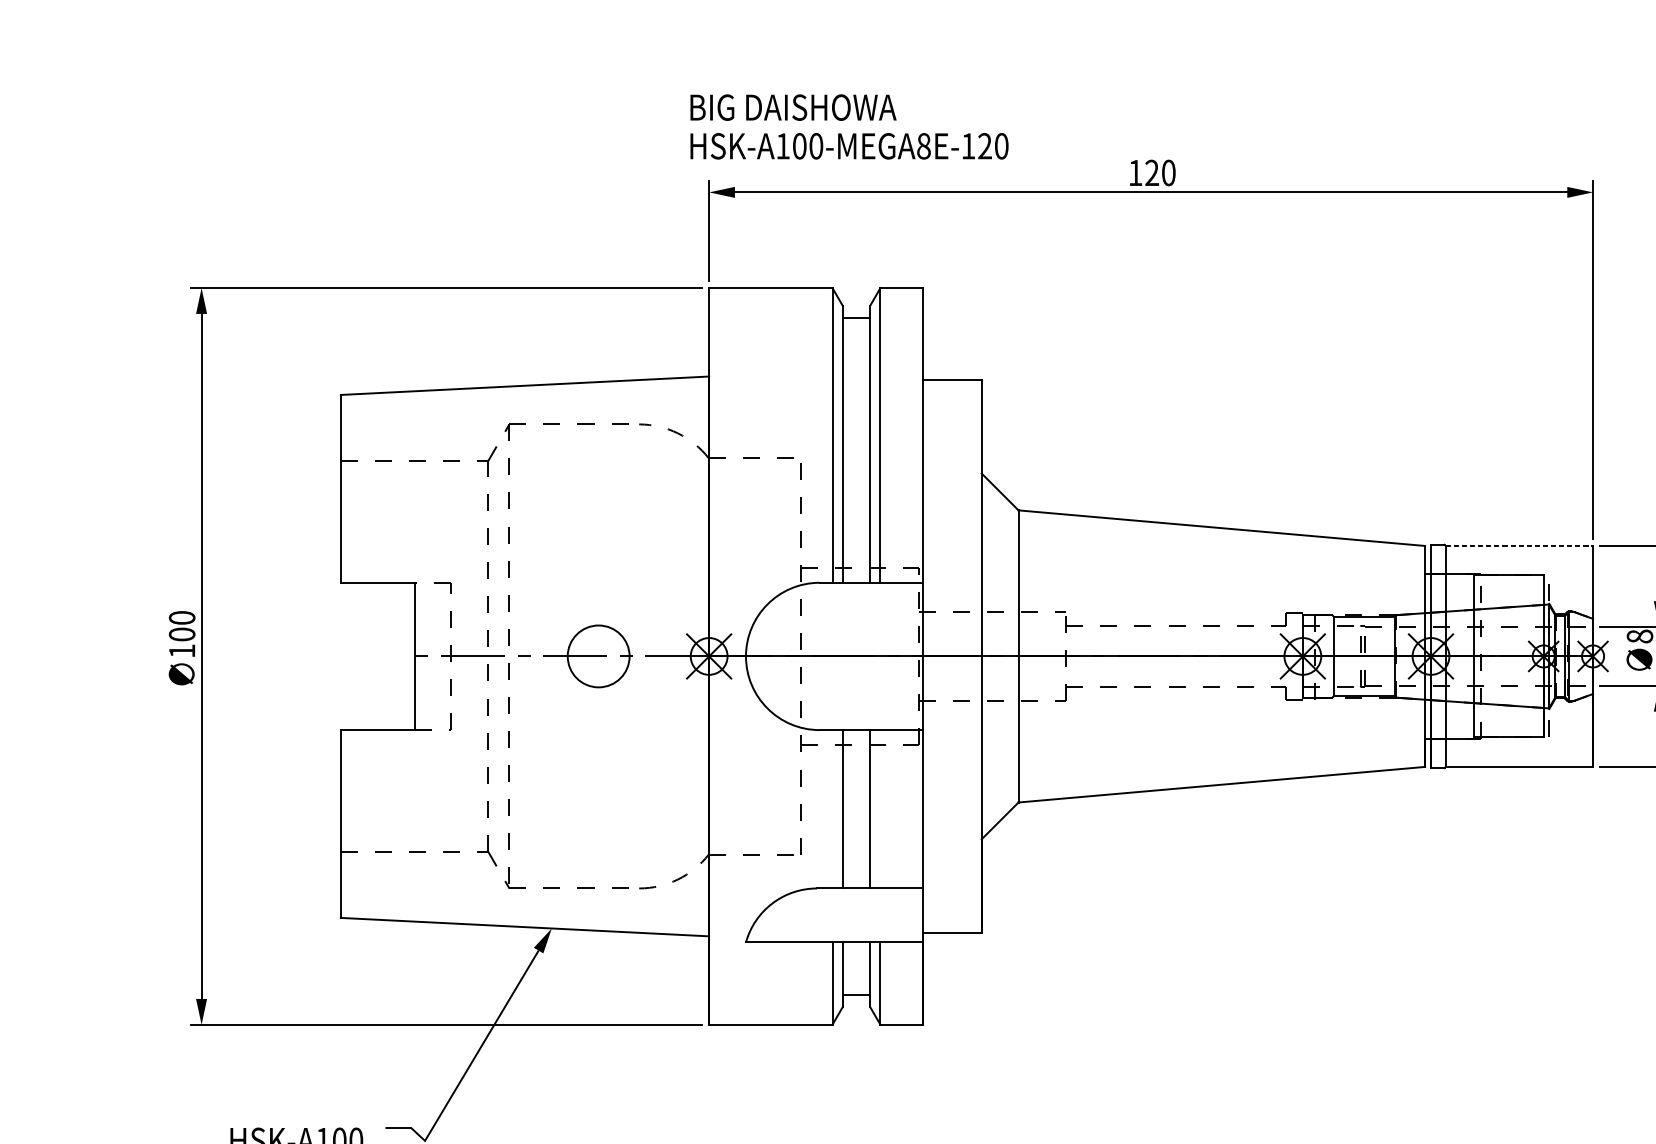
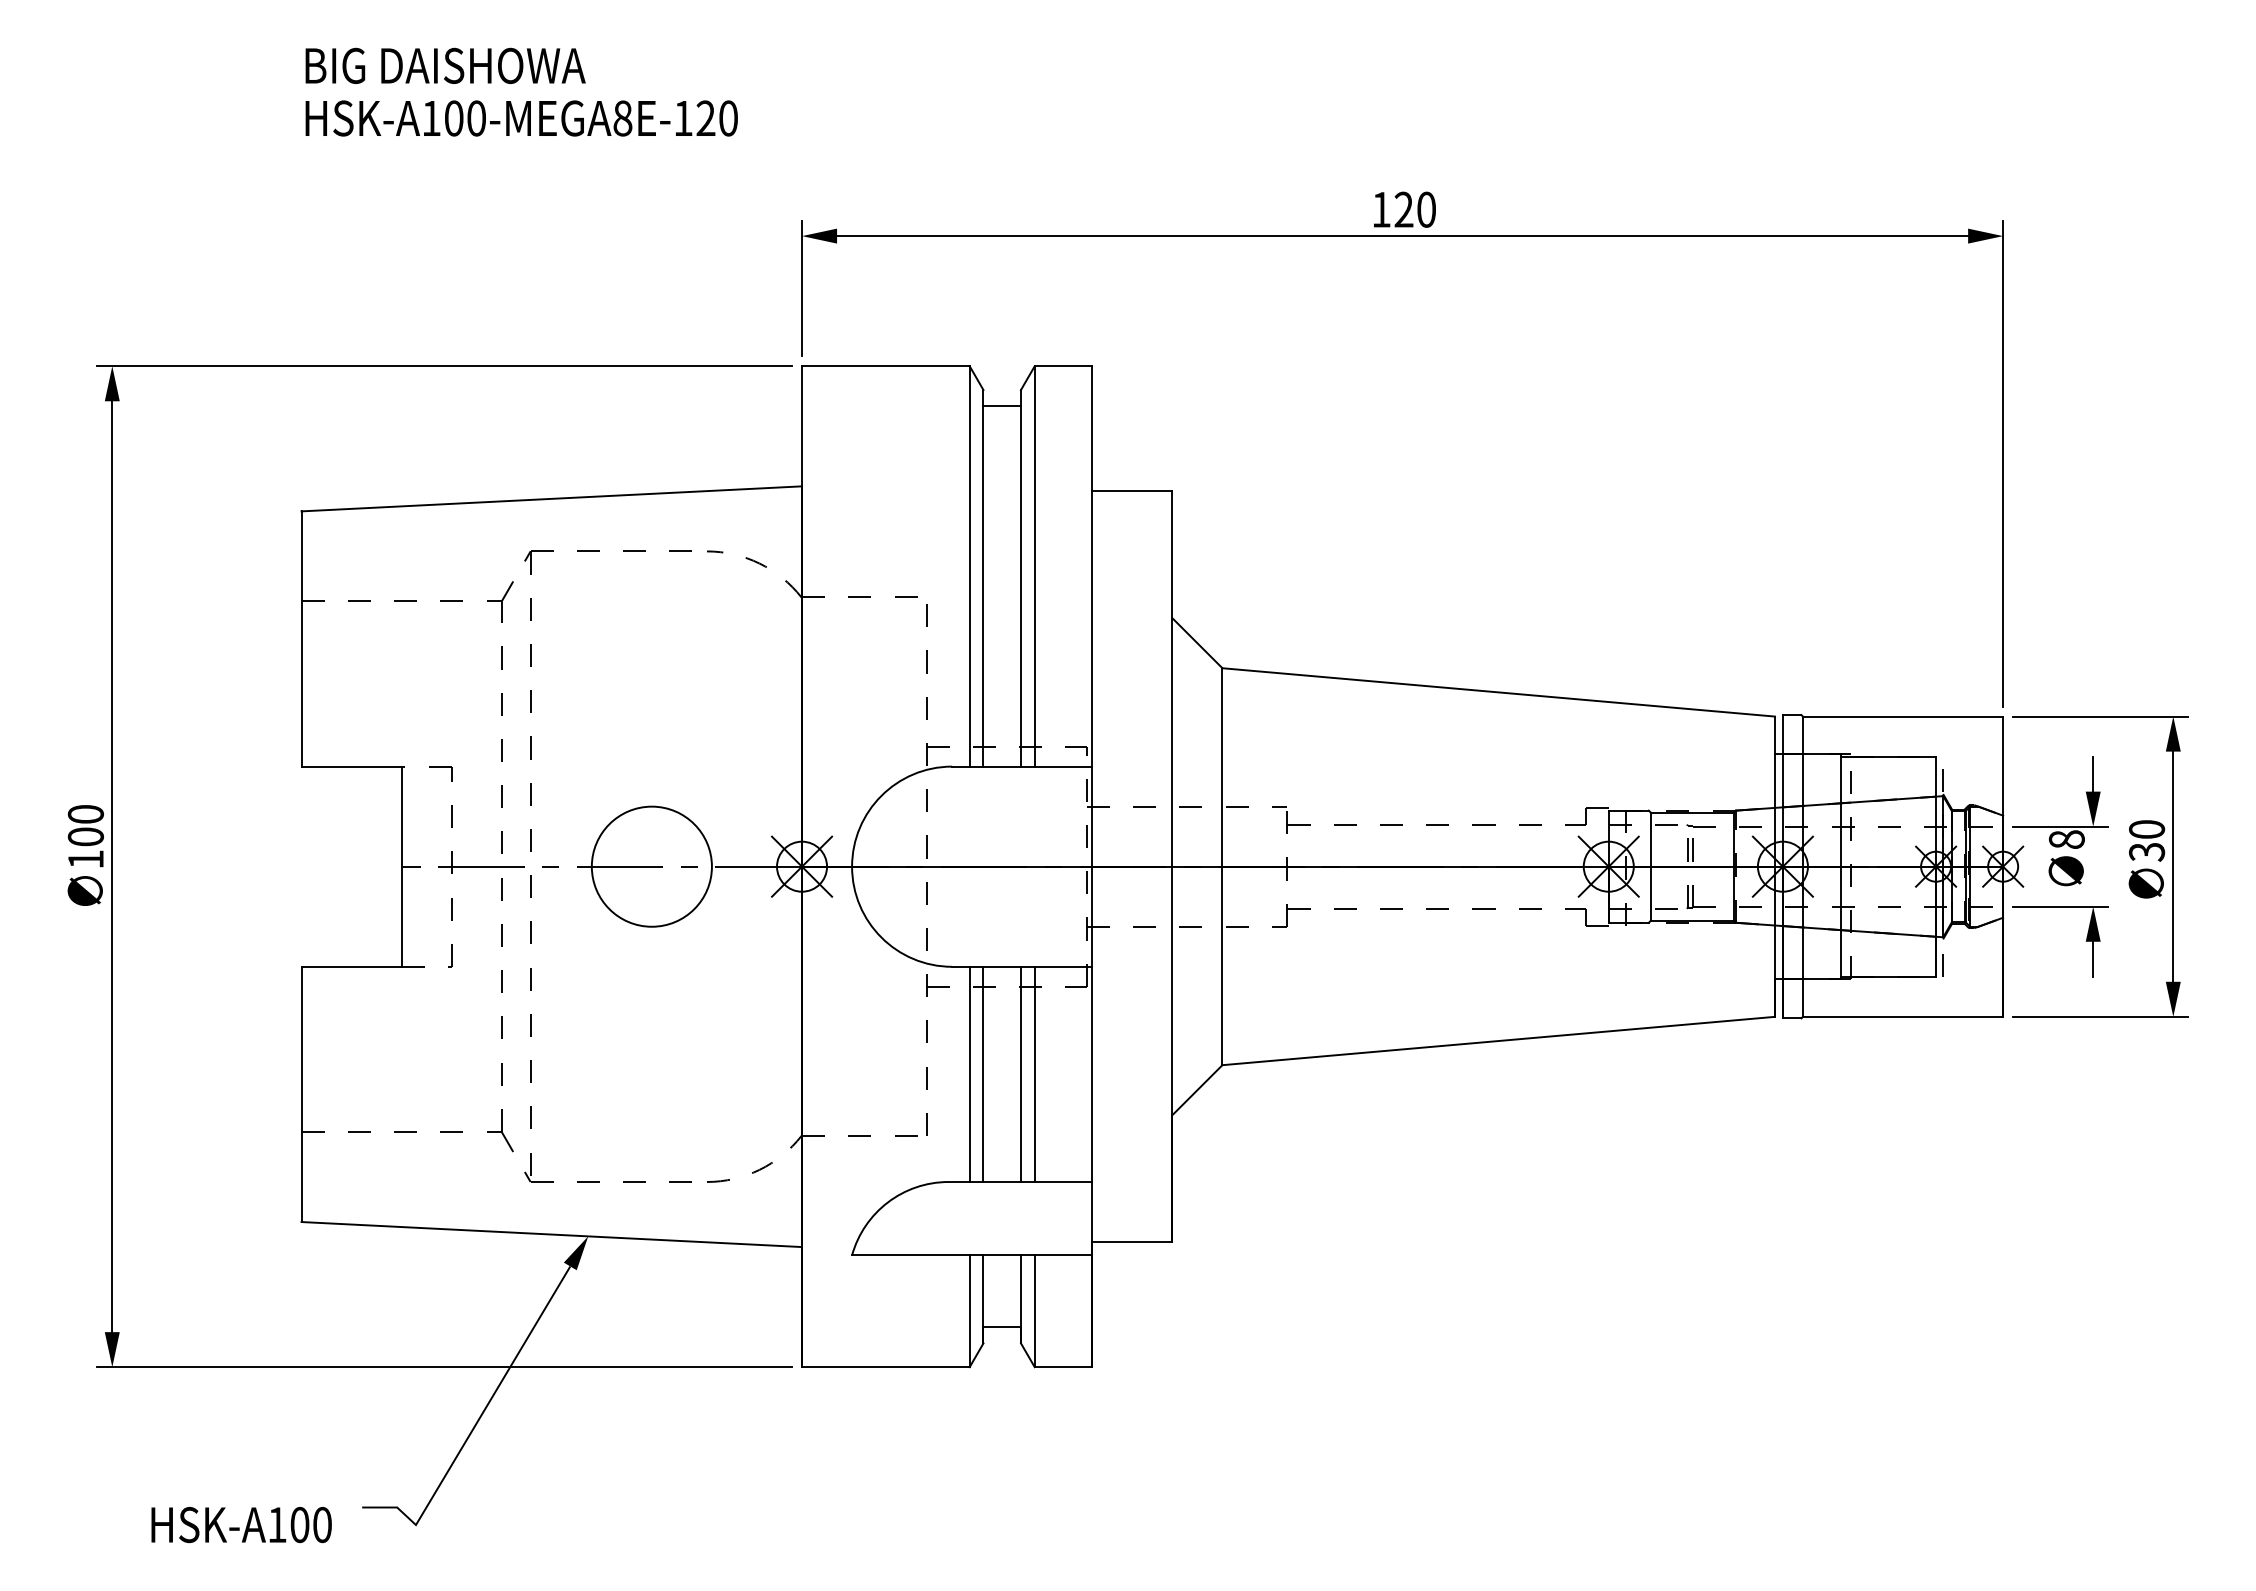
text: (849, 126) -> (521, 91), moved
line: (1519, 545) -> (1903, 716), dashed -> solid
circle: (598, 656) -> (651, 866), size x1.43
line: (832, 809) -> (969, 1074), added
line: (880, 809) -> (1034, 1074), added

